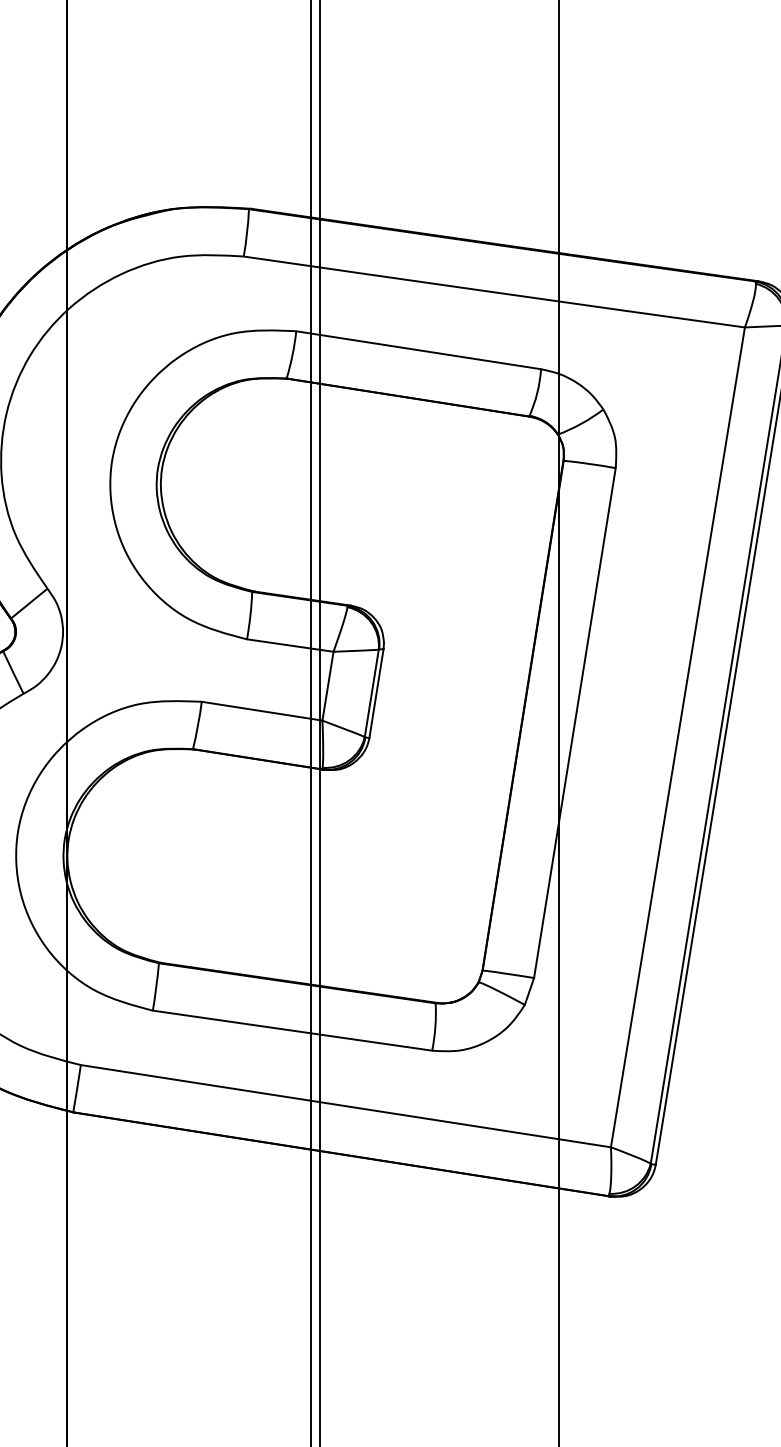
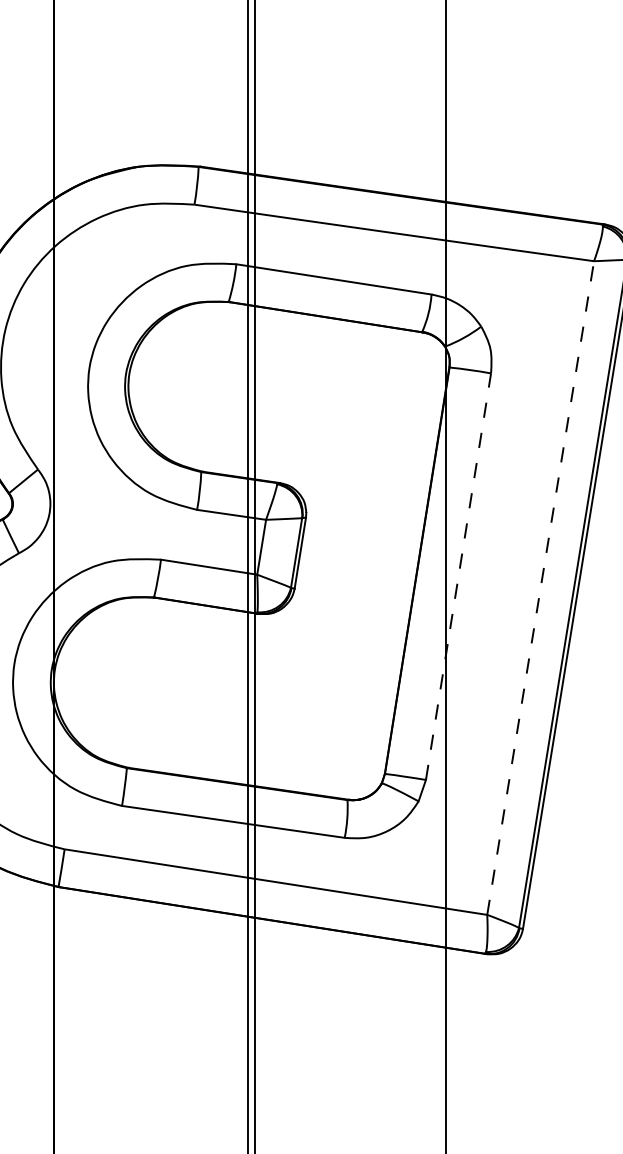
line: (574, 722) -> (458, 576), solid -> dashed
line: (678, 736) -> (541, 587), solid -> dashed

